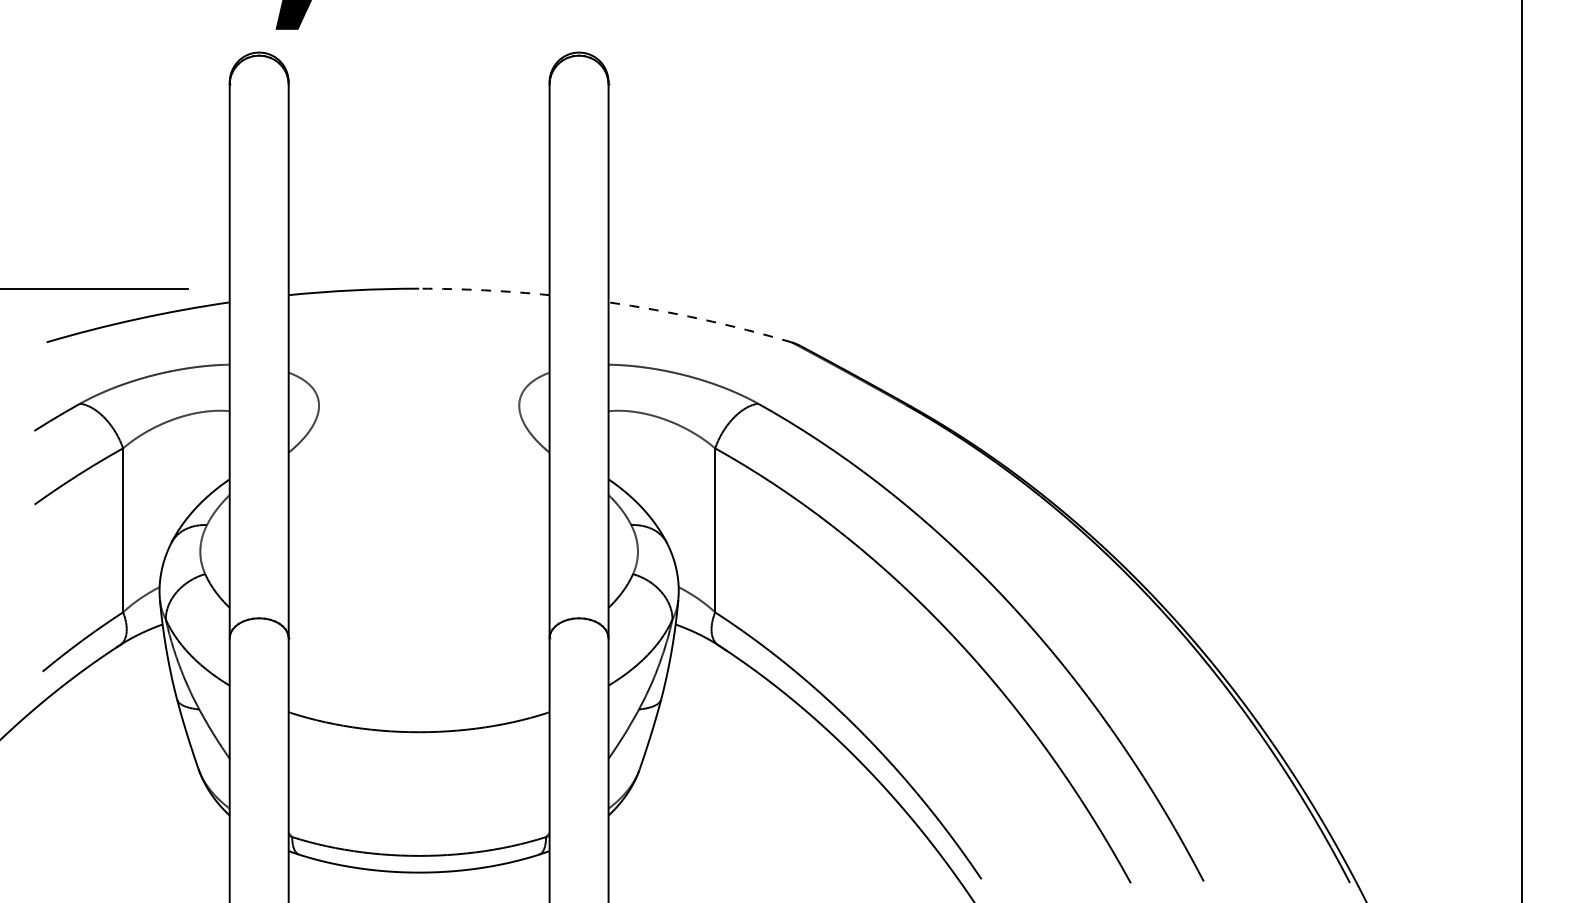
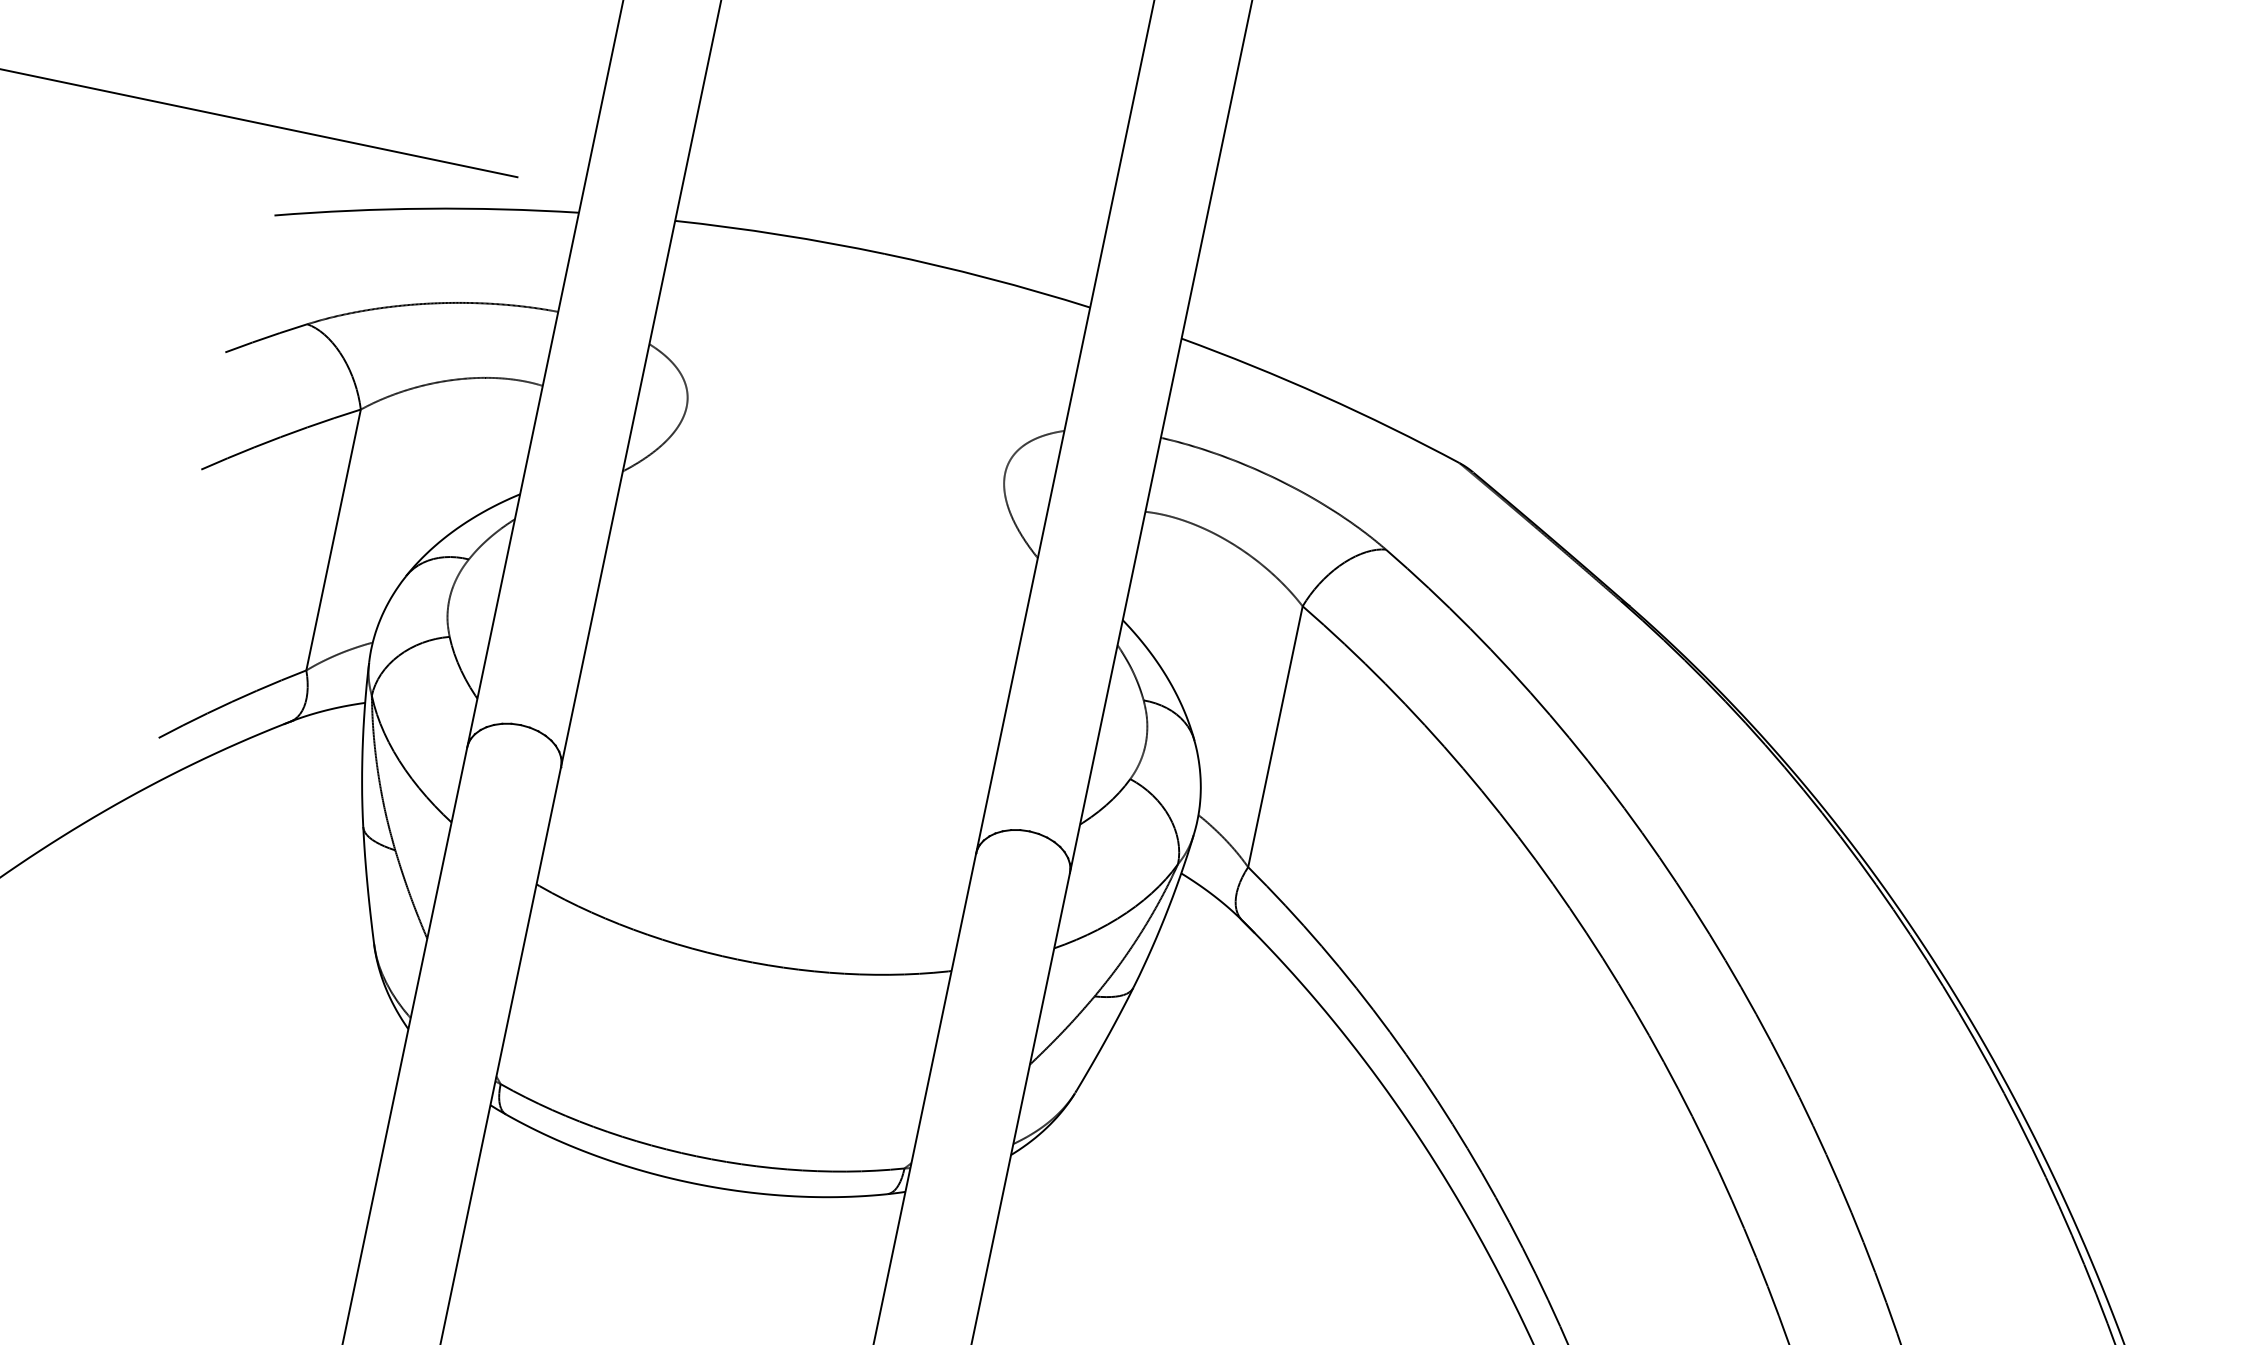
arc: (484, 290) -> (988, 278), dashed -> solid
arc: (700, 319) -> (1322, 396), dashed -> solid

